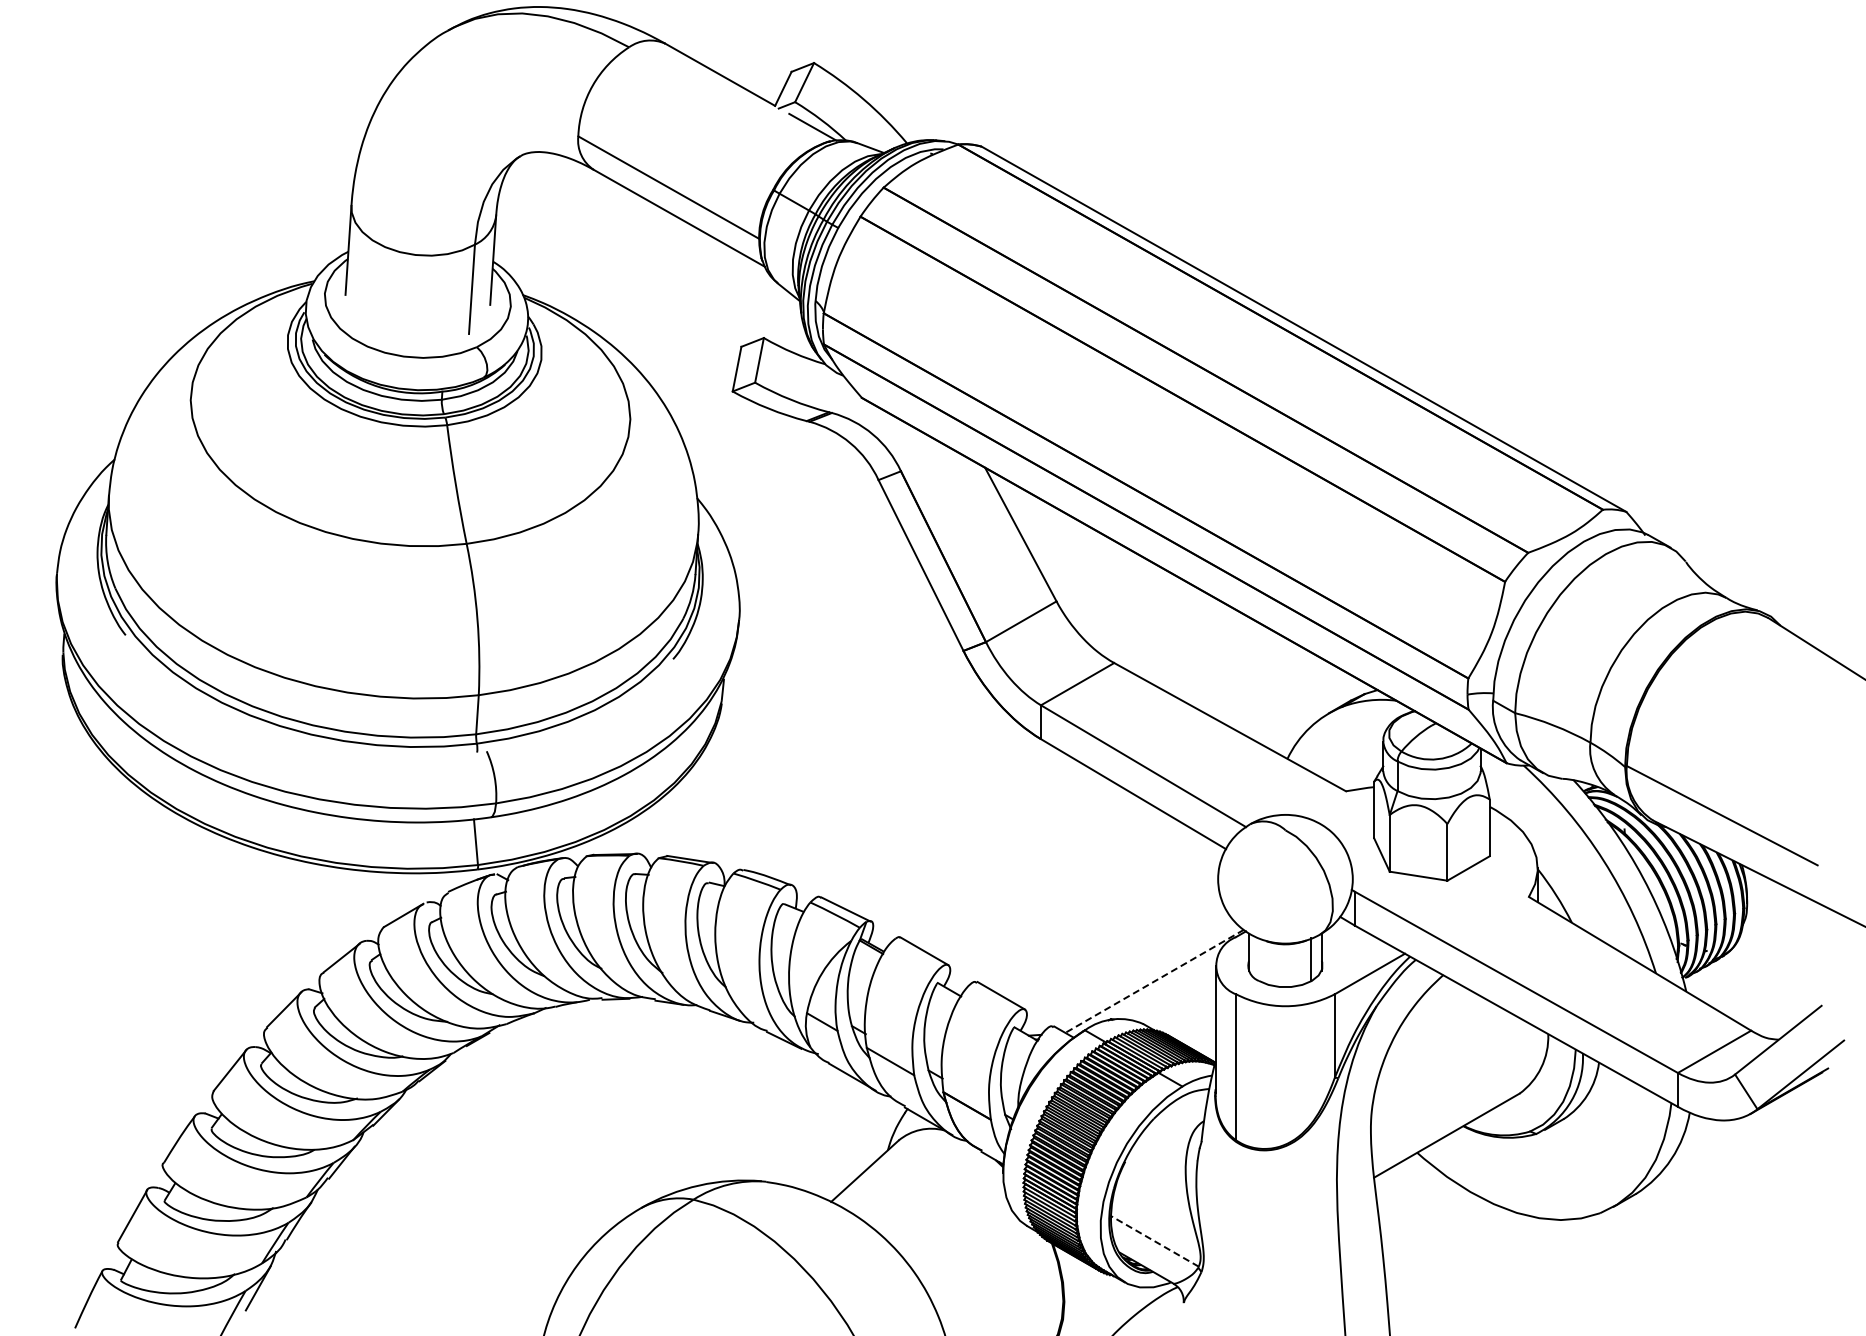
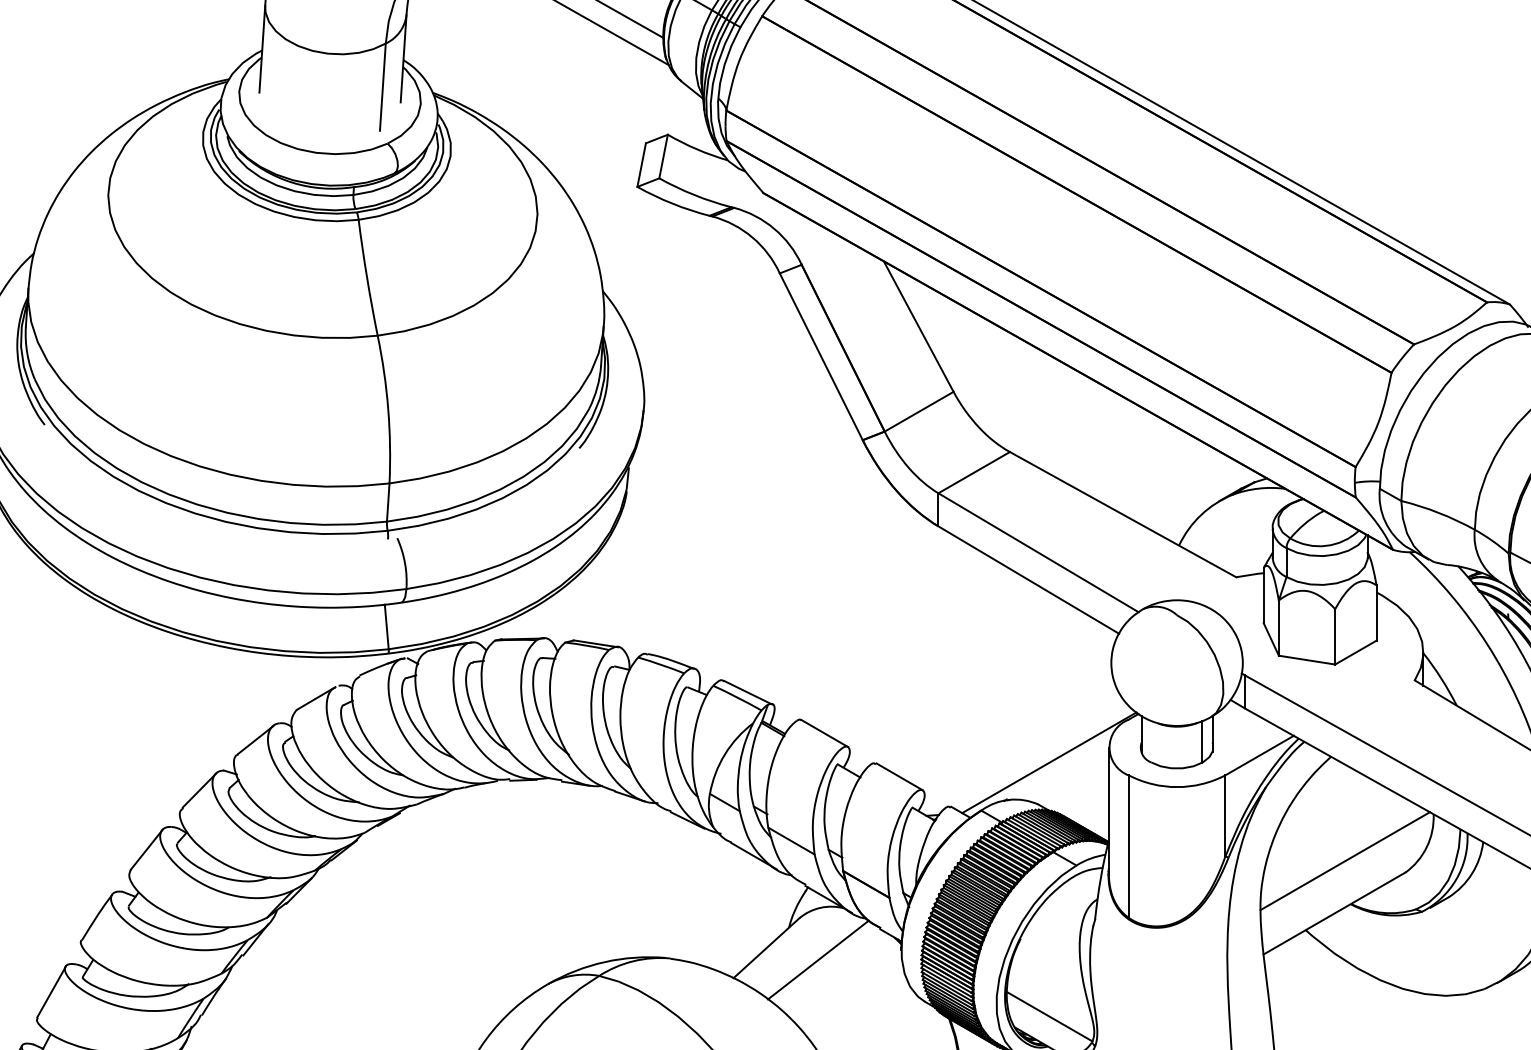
line: (1154, 981) -> (1049, 762), dashed -> solid
line: (1457, 1081) -> (1345, 860), added
line: (917, 1183) -> (817, 960), added
line: (1154, 1241) -> (1049, 1016), dashed -> solid

